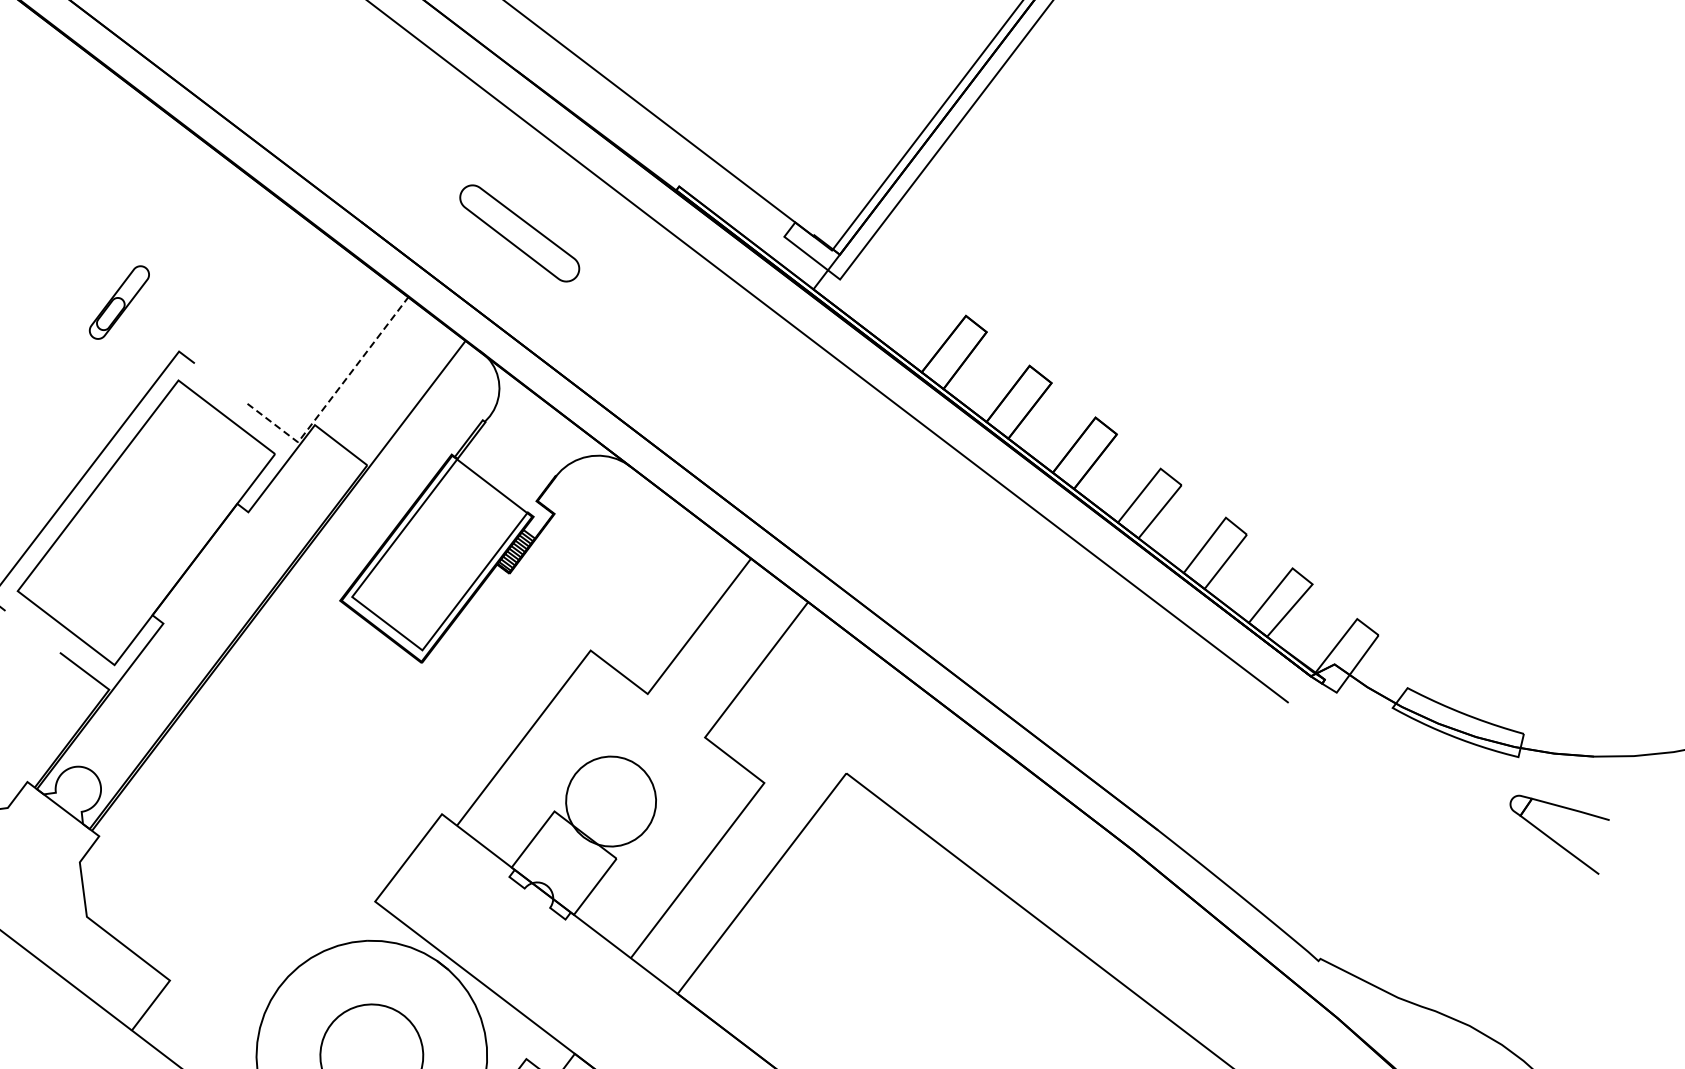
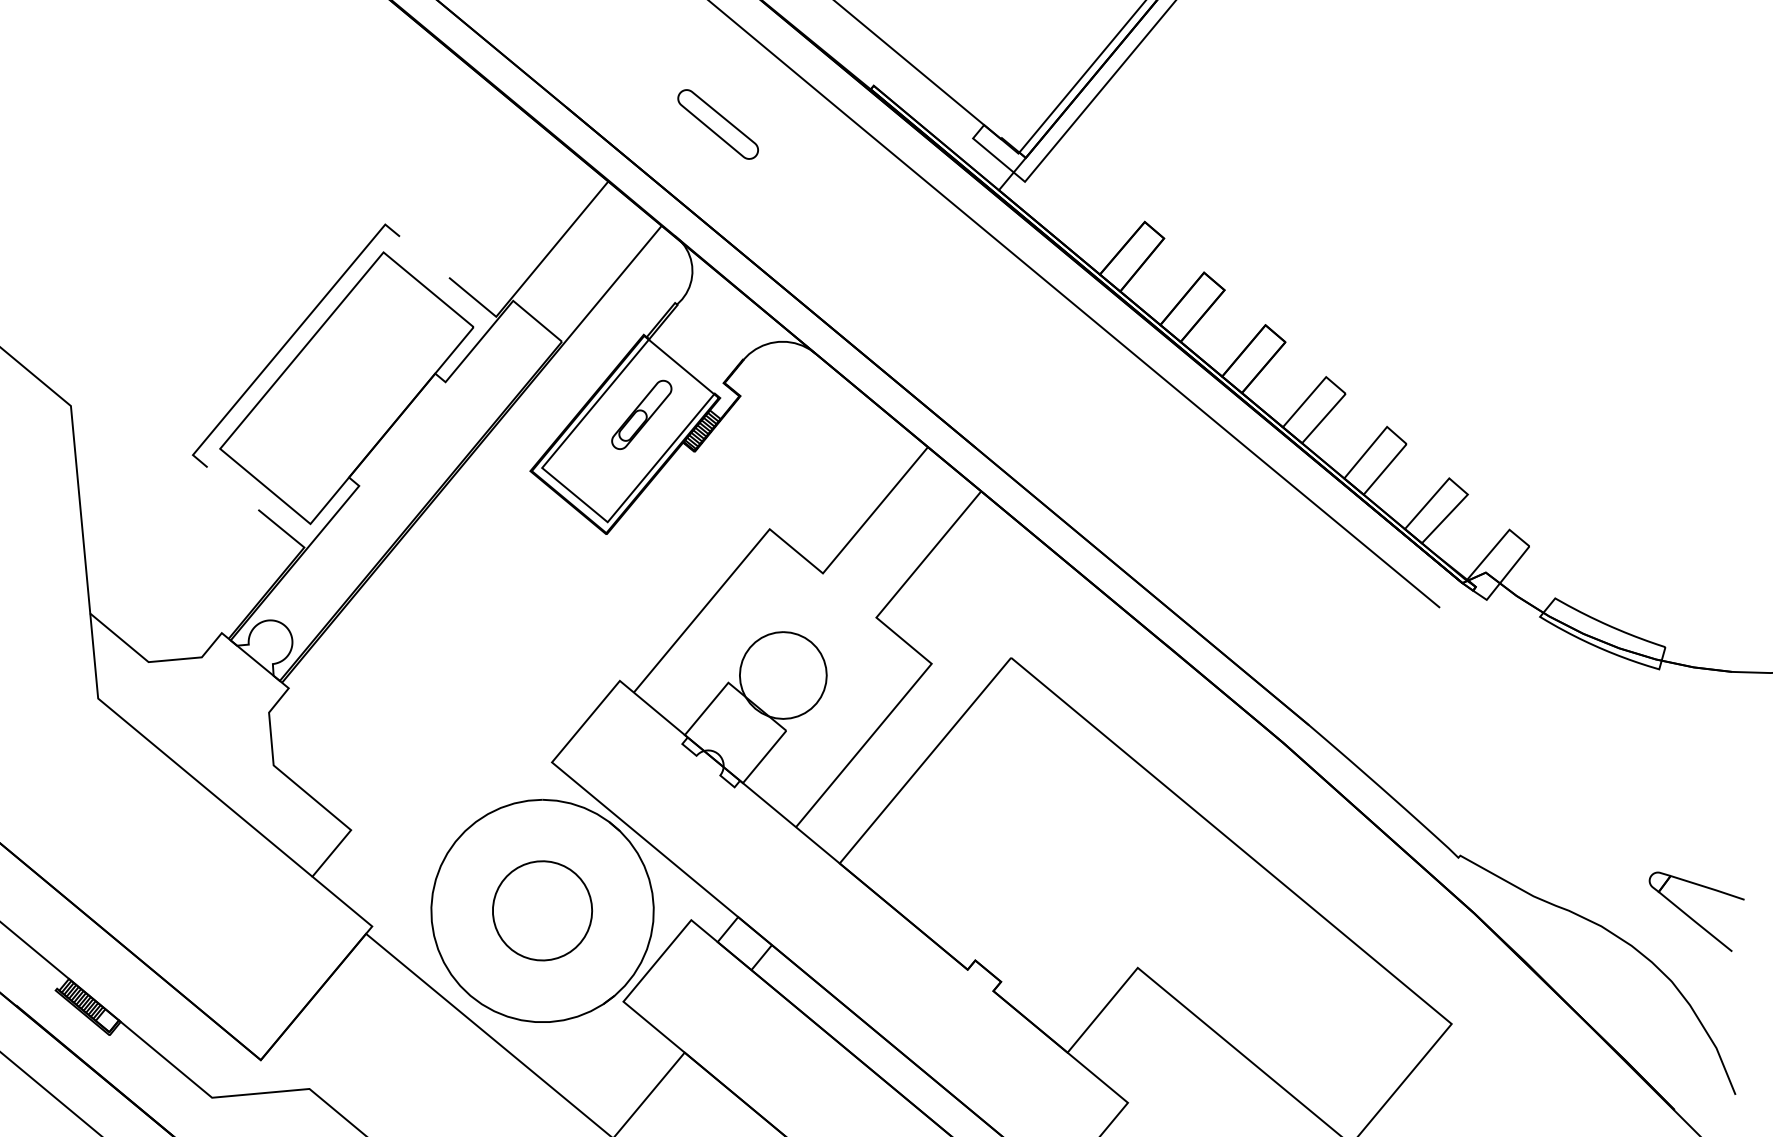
part: (518, 233) -> (717, 124), size x0.71
part: (119, 302) -> (641, 414), moved
line: (333, 395) -> (532, 273), dashed -> solid
part: (1554, 839) -> (1690, 916), moved

